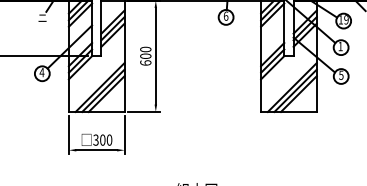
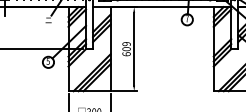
text: (225, 15) -> (186, 18), 6 -> 7
text: (145, 49) -> (126, 44), 600 -> 609
text: (41, 72) -> (47, 61), 4 -> 5

